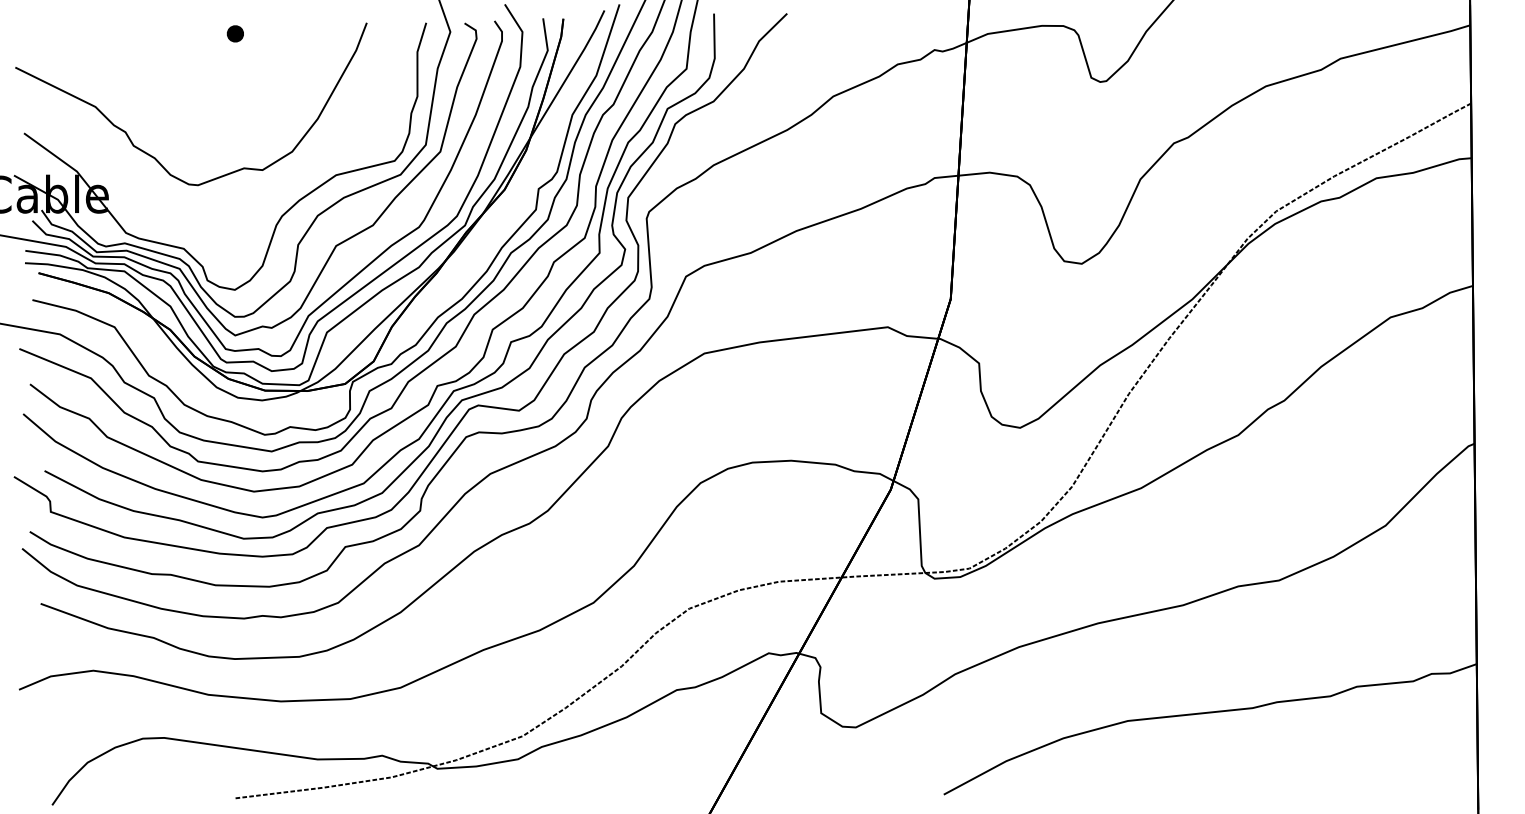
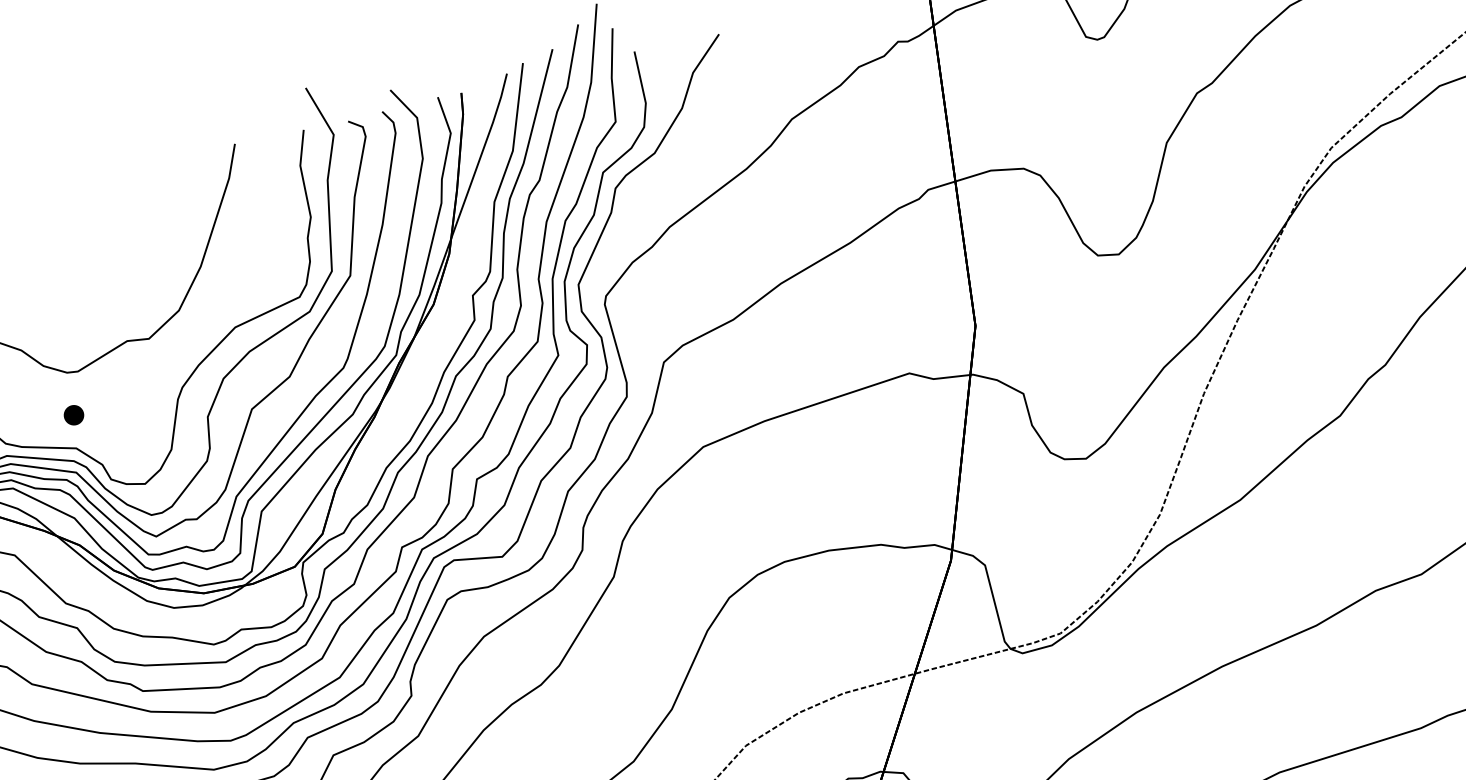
part: (234, 33) -> (72, 415), moved

